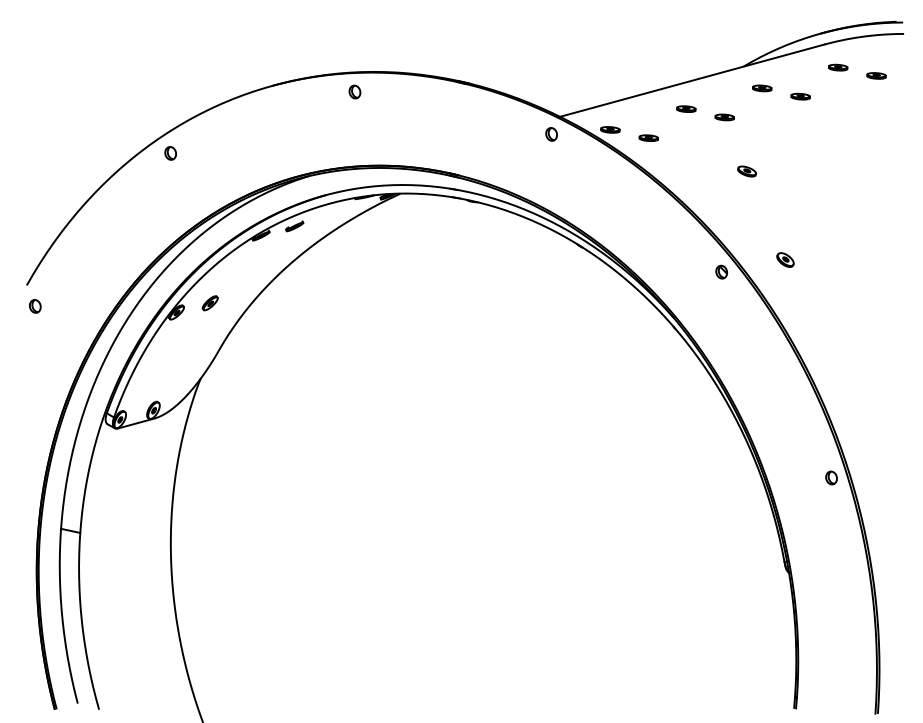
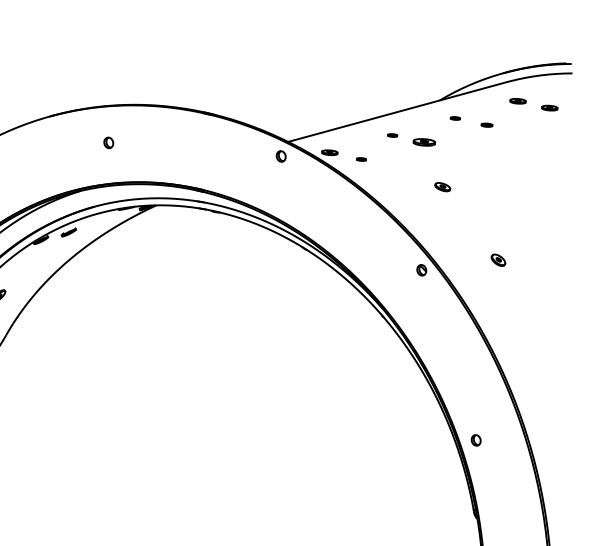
part: (762, 88) -> (455, 118), size x0.6
part: (354, 91) -> (108, 142), moved
part: (800, 96) -> (486, 125), size x0.7
part: (686, 108) -> (392, 135), size x0.6
part: (724, 117) -> (424, 142), size x1.4
part: (648, 137) -> (361, 159), size x0.6
part: (785, 259) -> (498, 259), moved
part: (831, 477) -> (476, 439), moved

